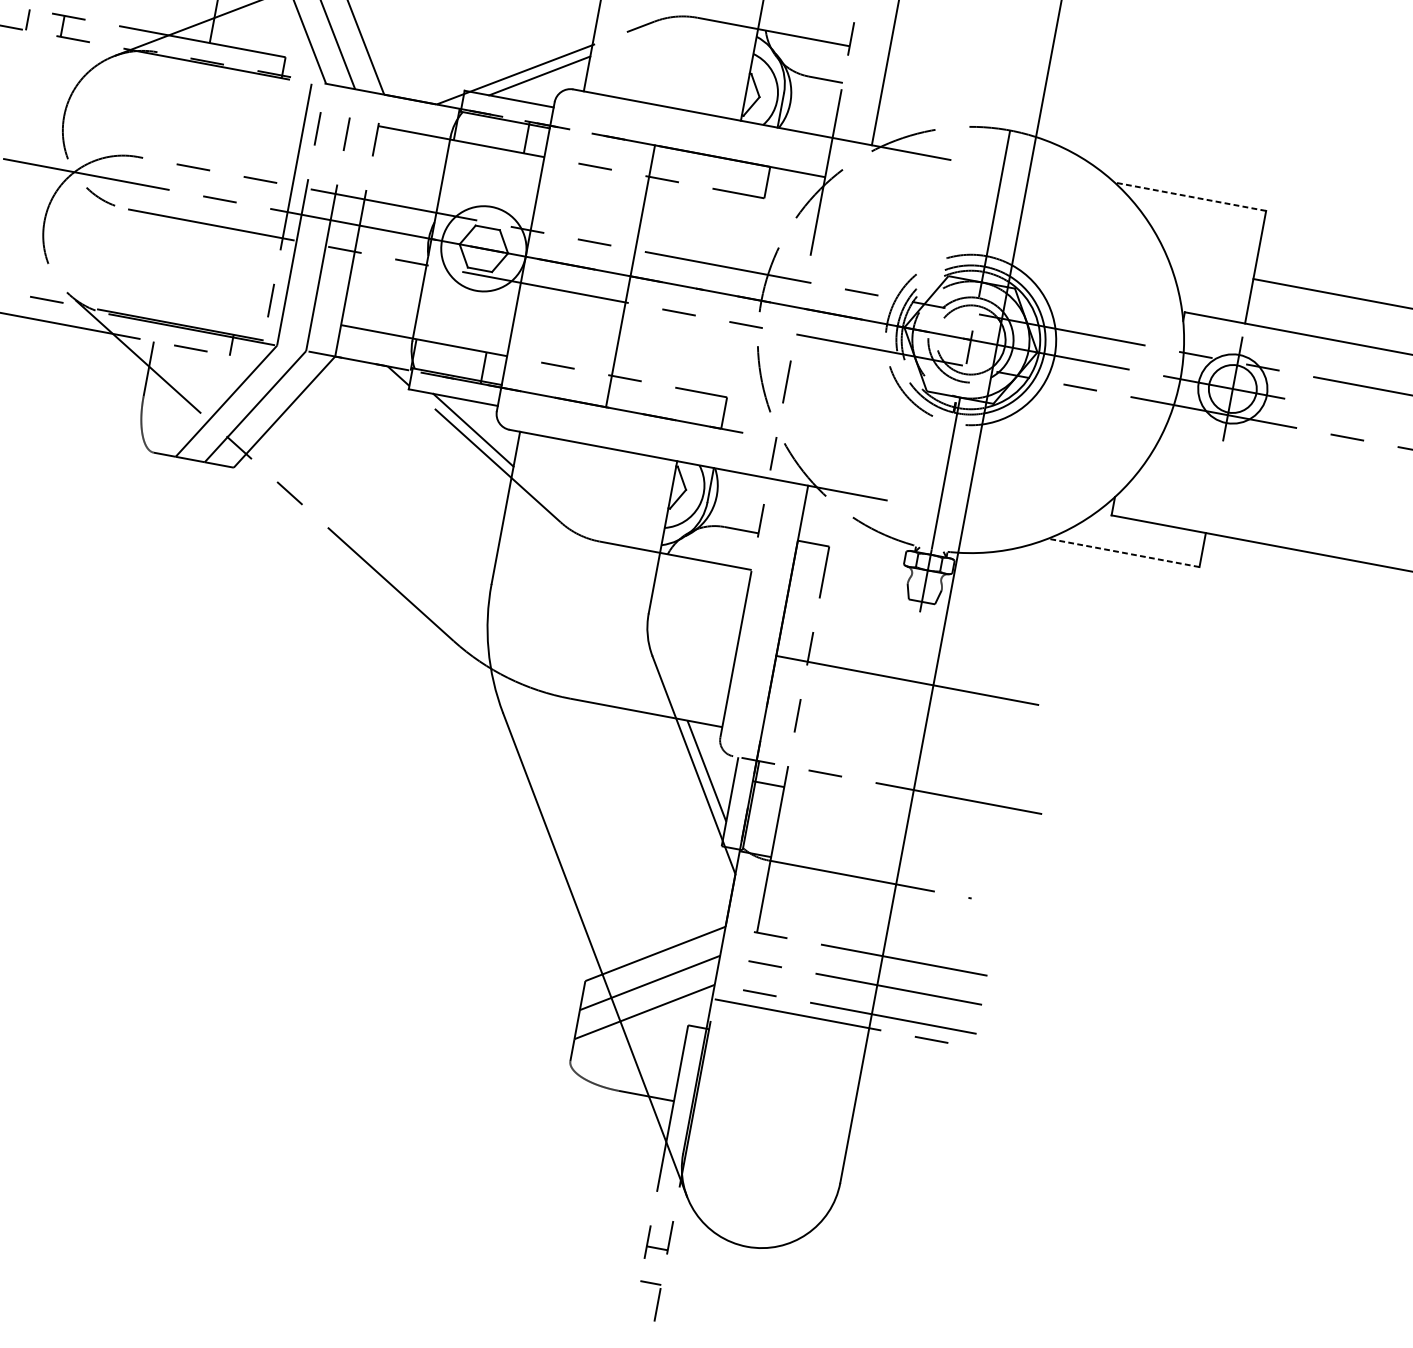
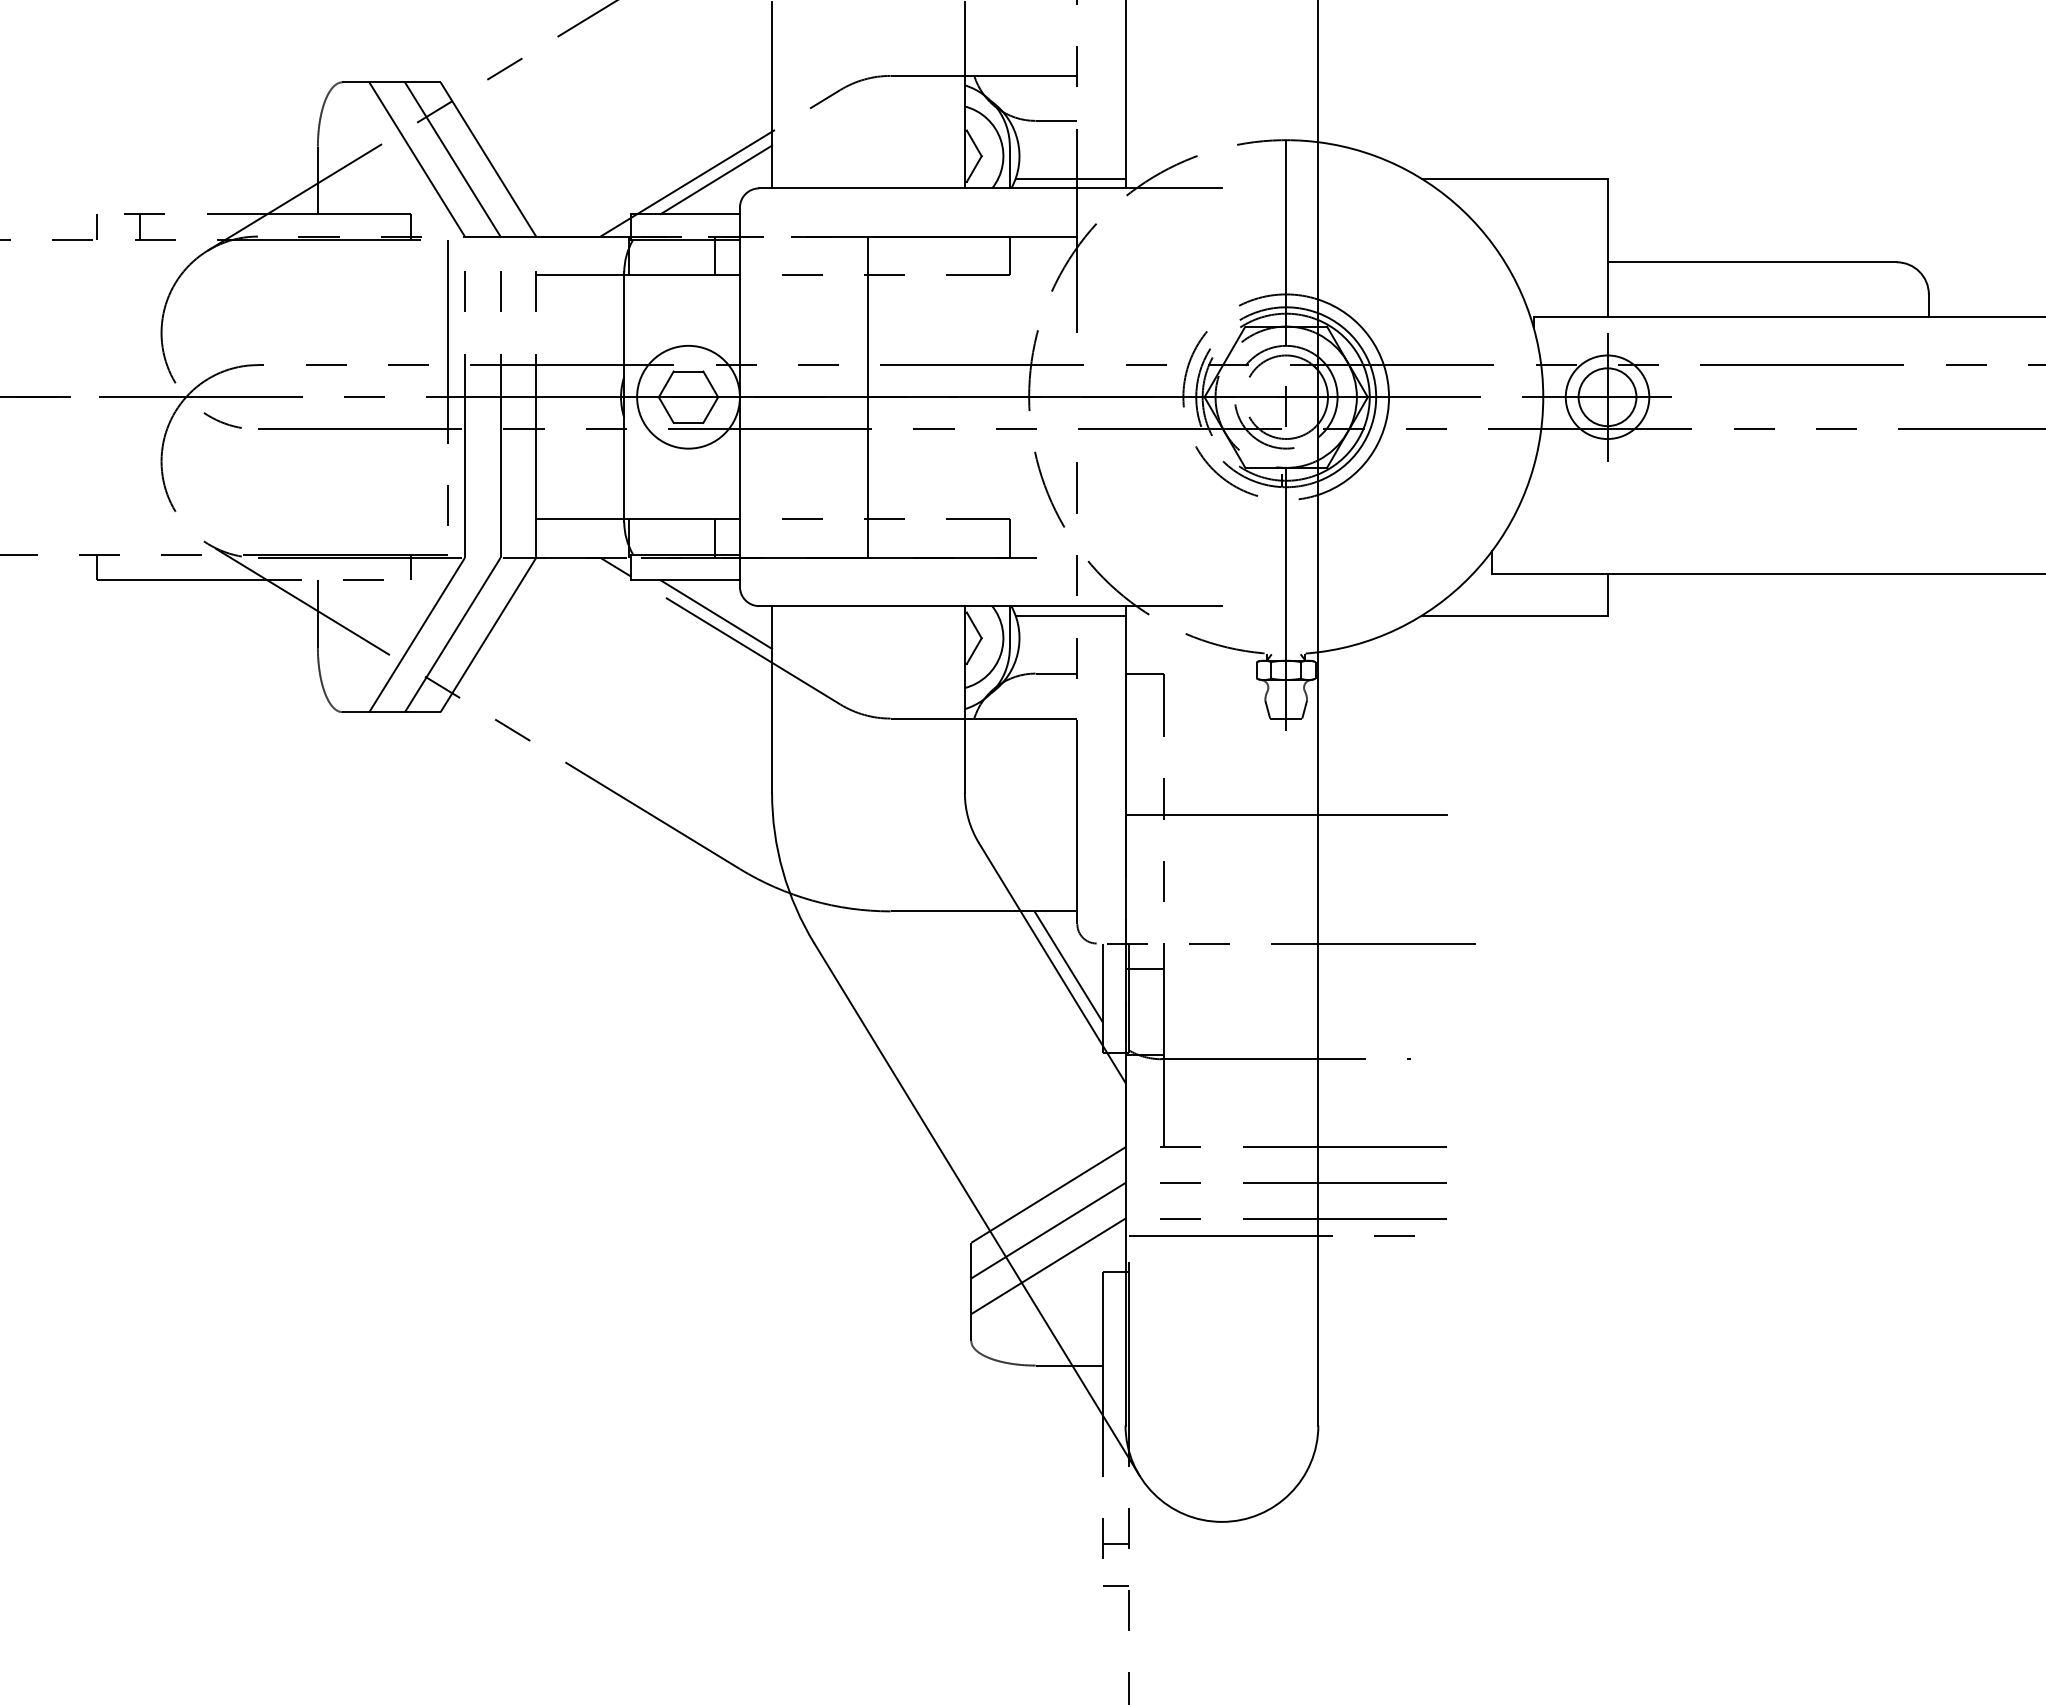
line: (828, 128) -> (1070, 178), added
line: (1190, 196) -> (1514, 178), dashed -> solid
line: (761, 484) -> (1070, 615), added
line: (1123, 552) -> (1514, 615), dashed -> solid

